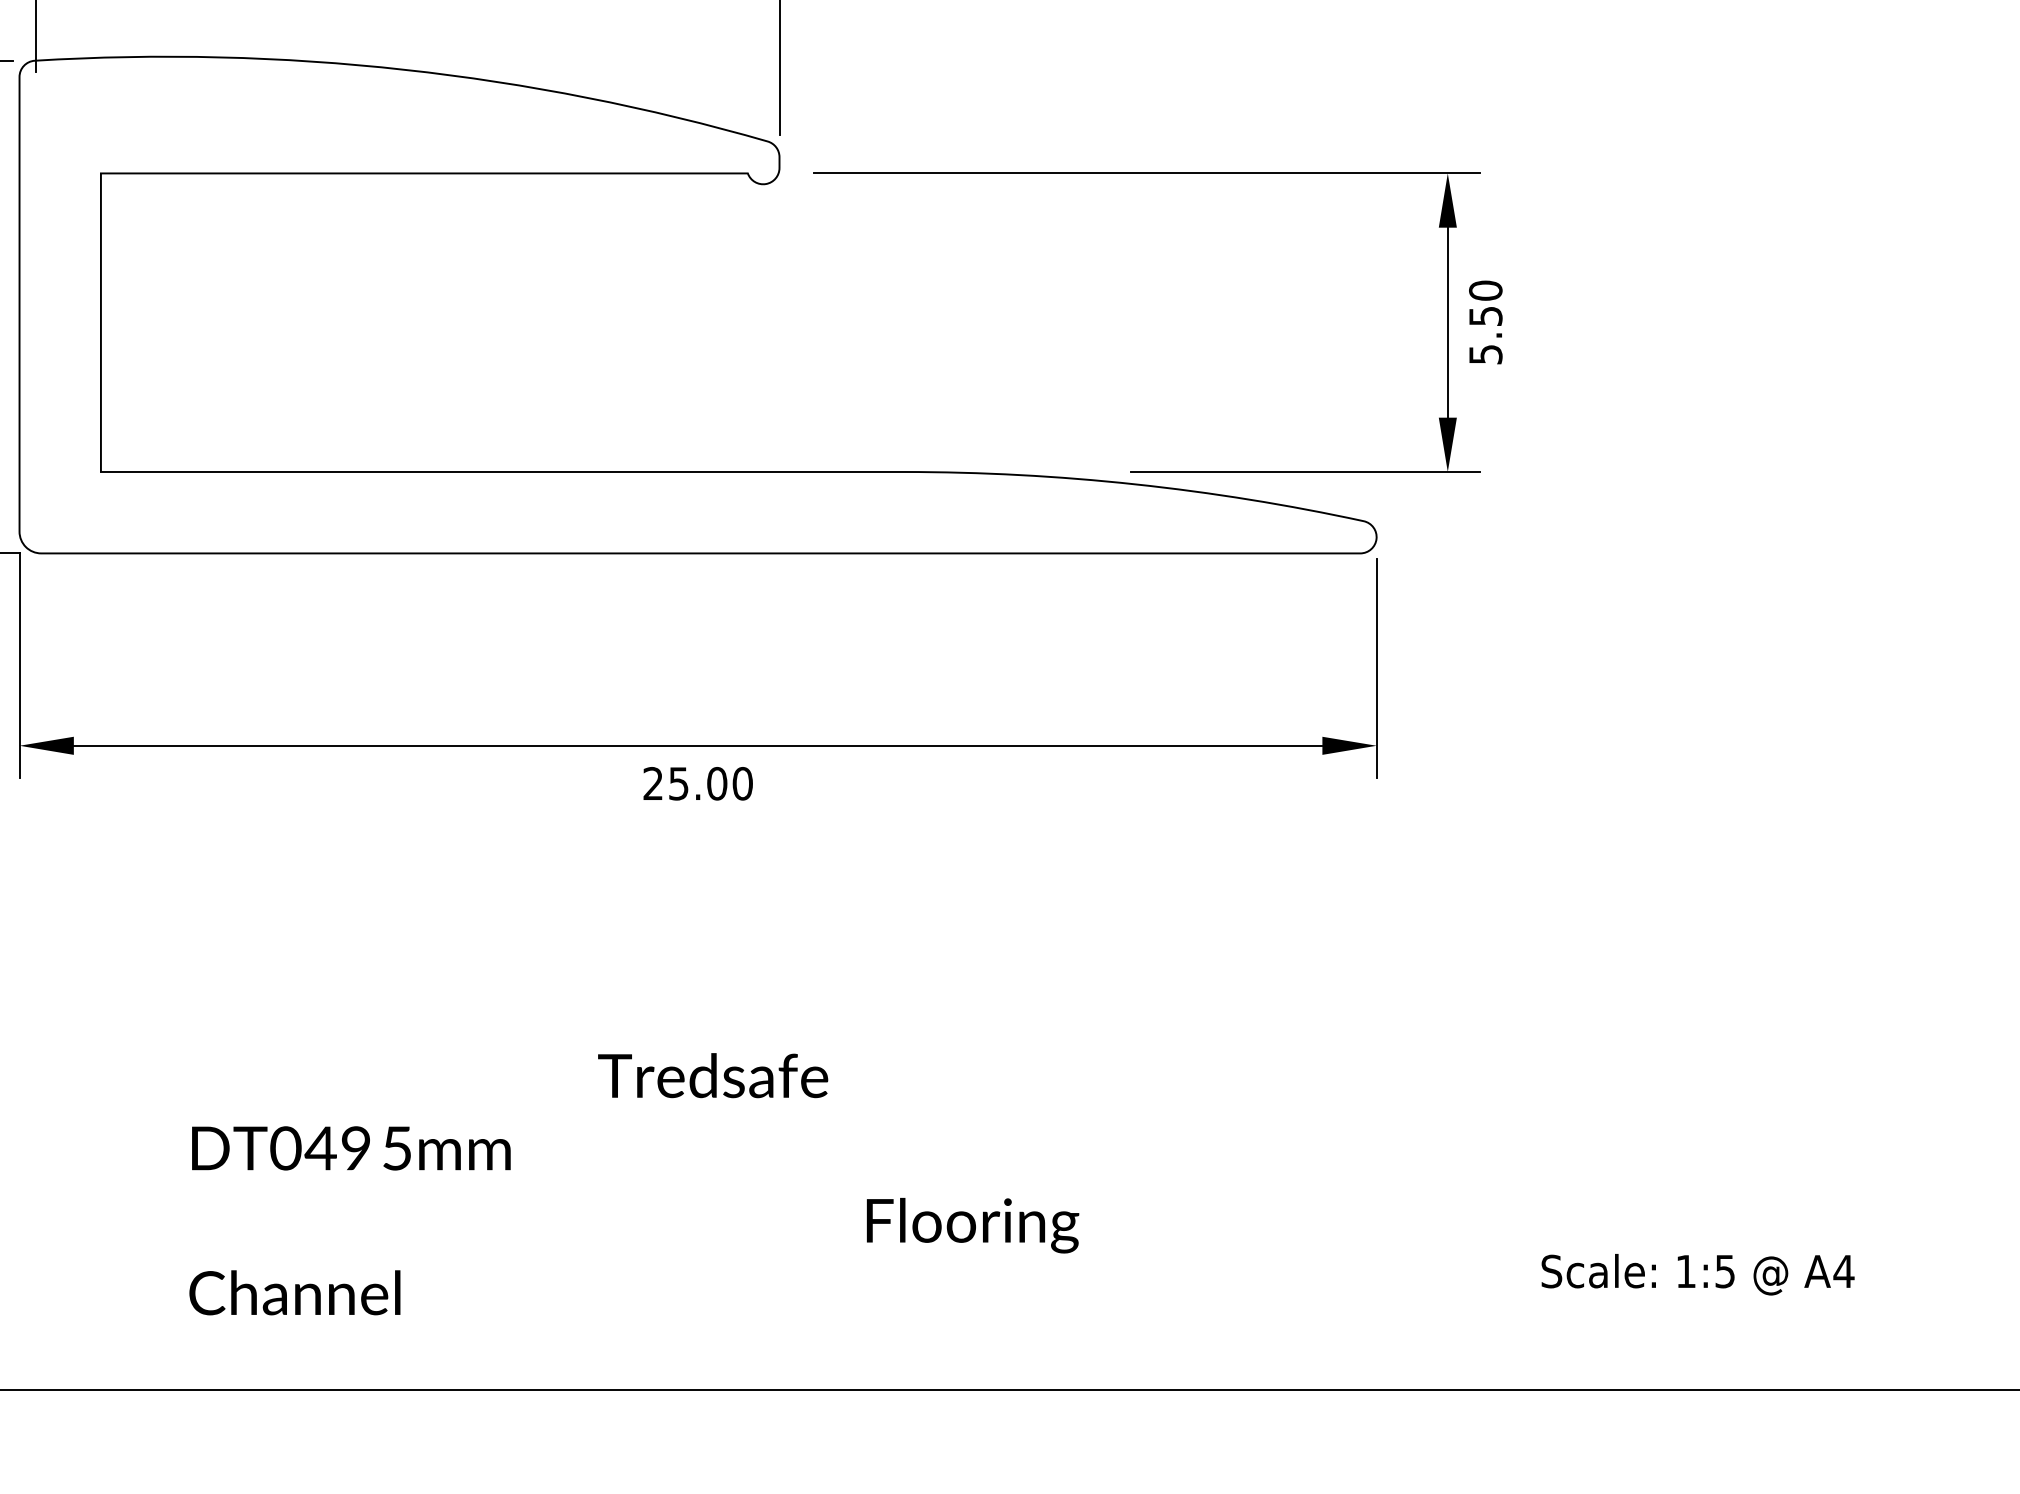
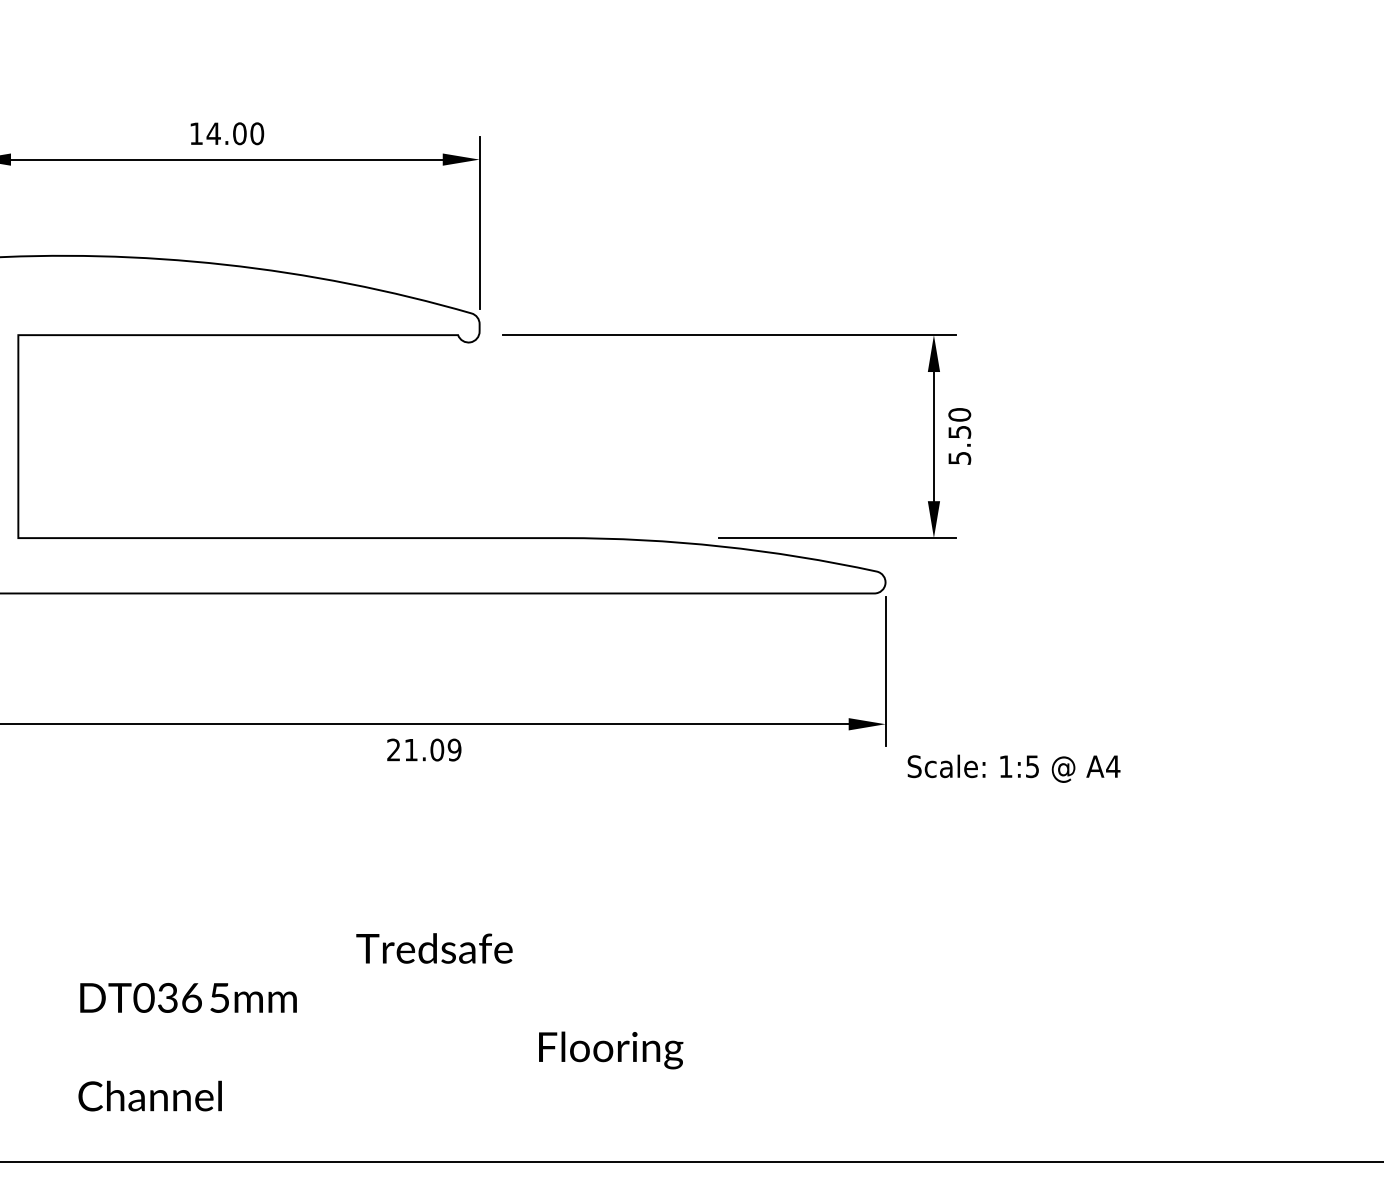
text: (710, 784) -> (432, 750), 25.00 -> 21.09
text: (336, 1147) -> (178, 997), DT049 -> DT036
text: (1697, 1274) -> (1013, 768), moved

